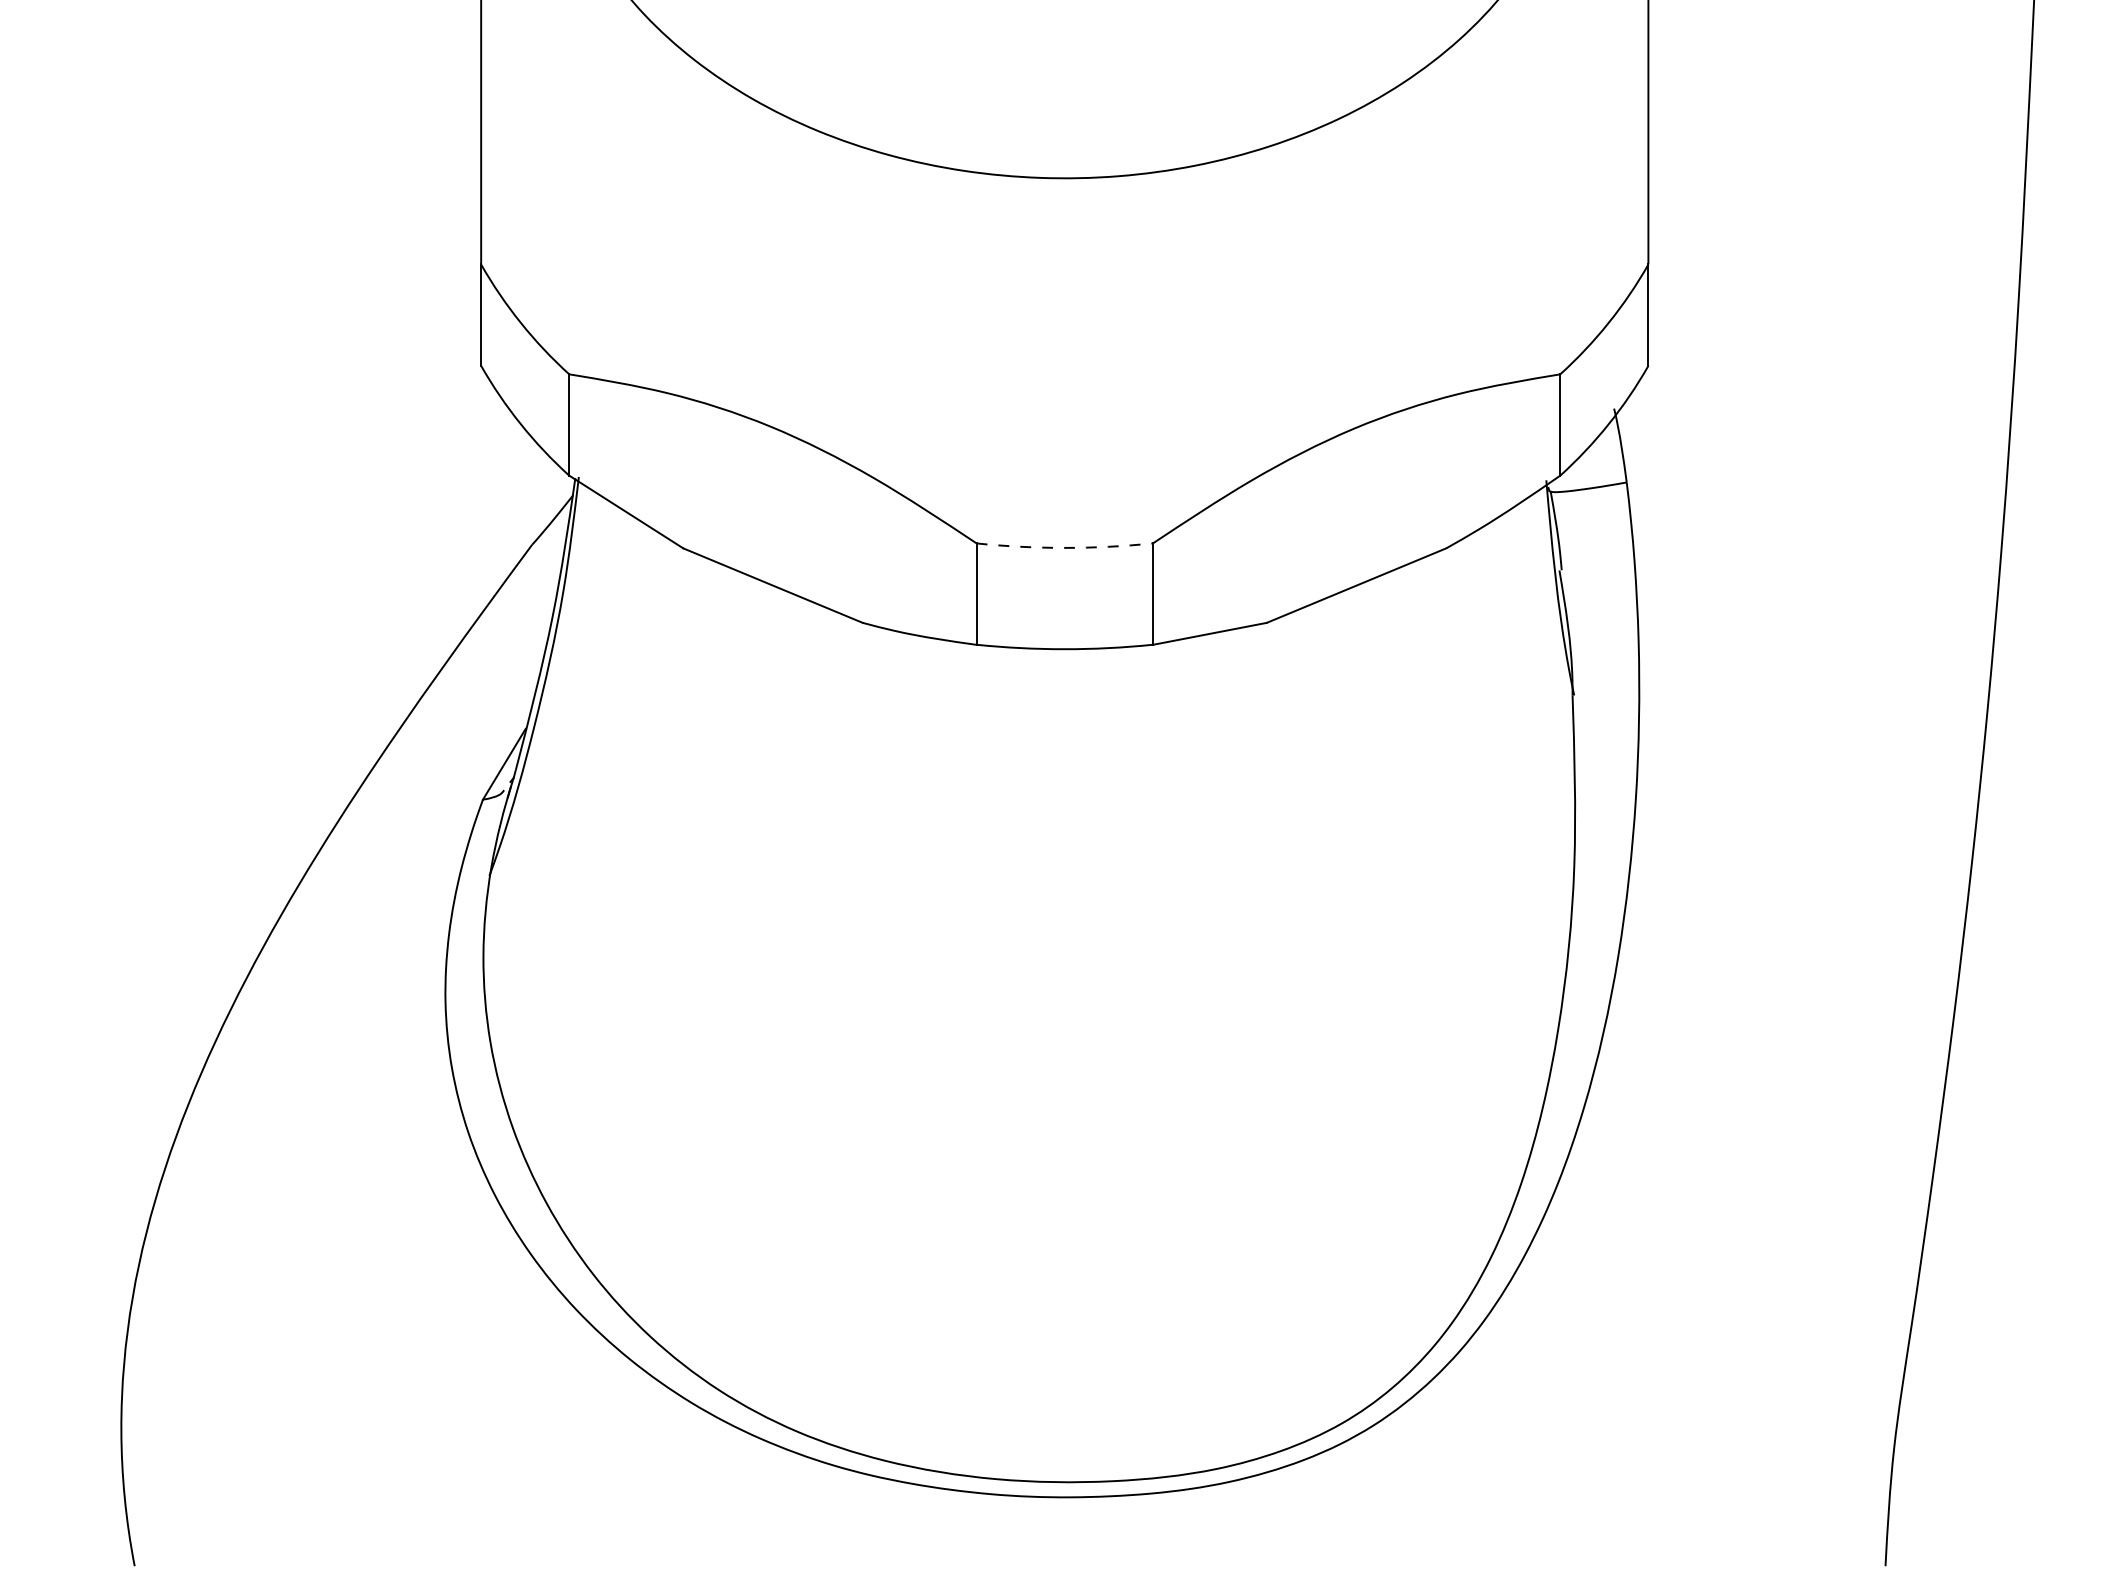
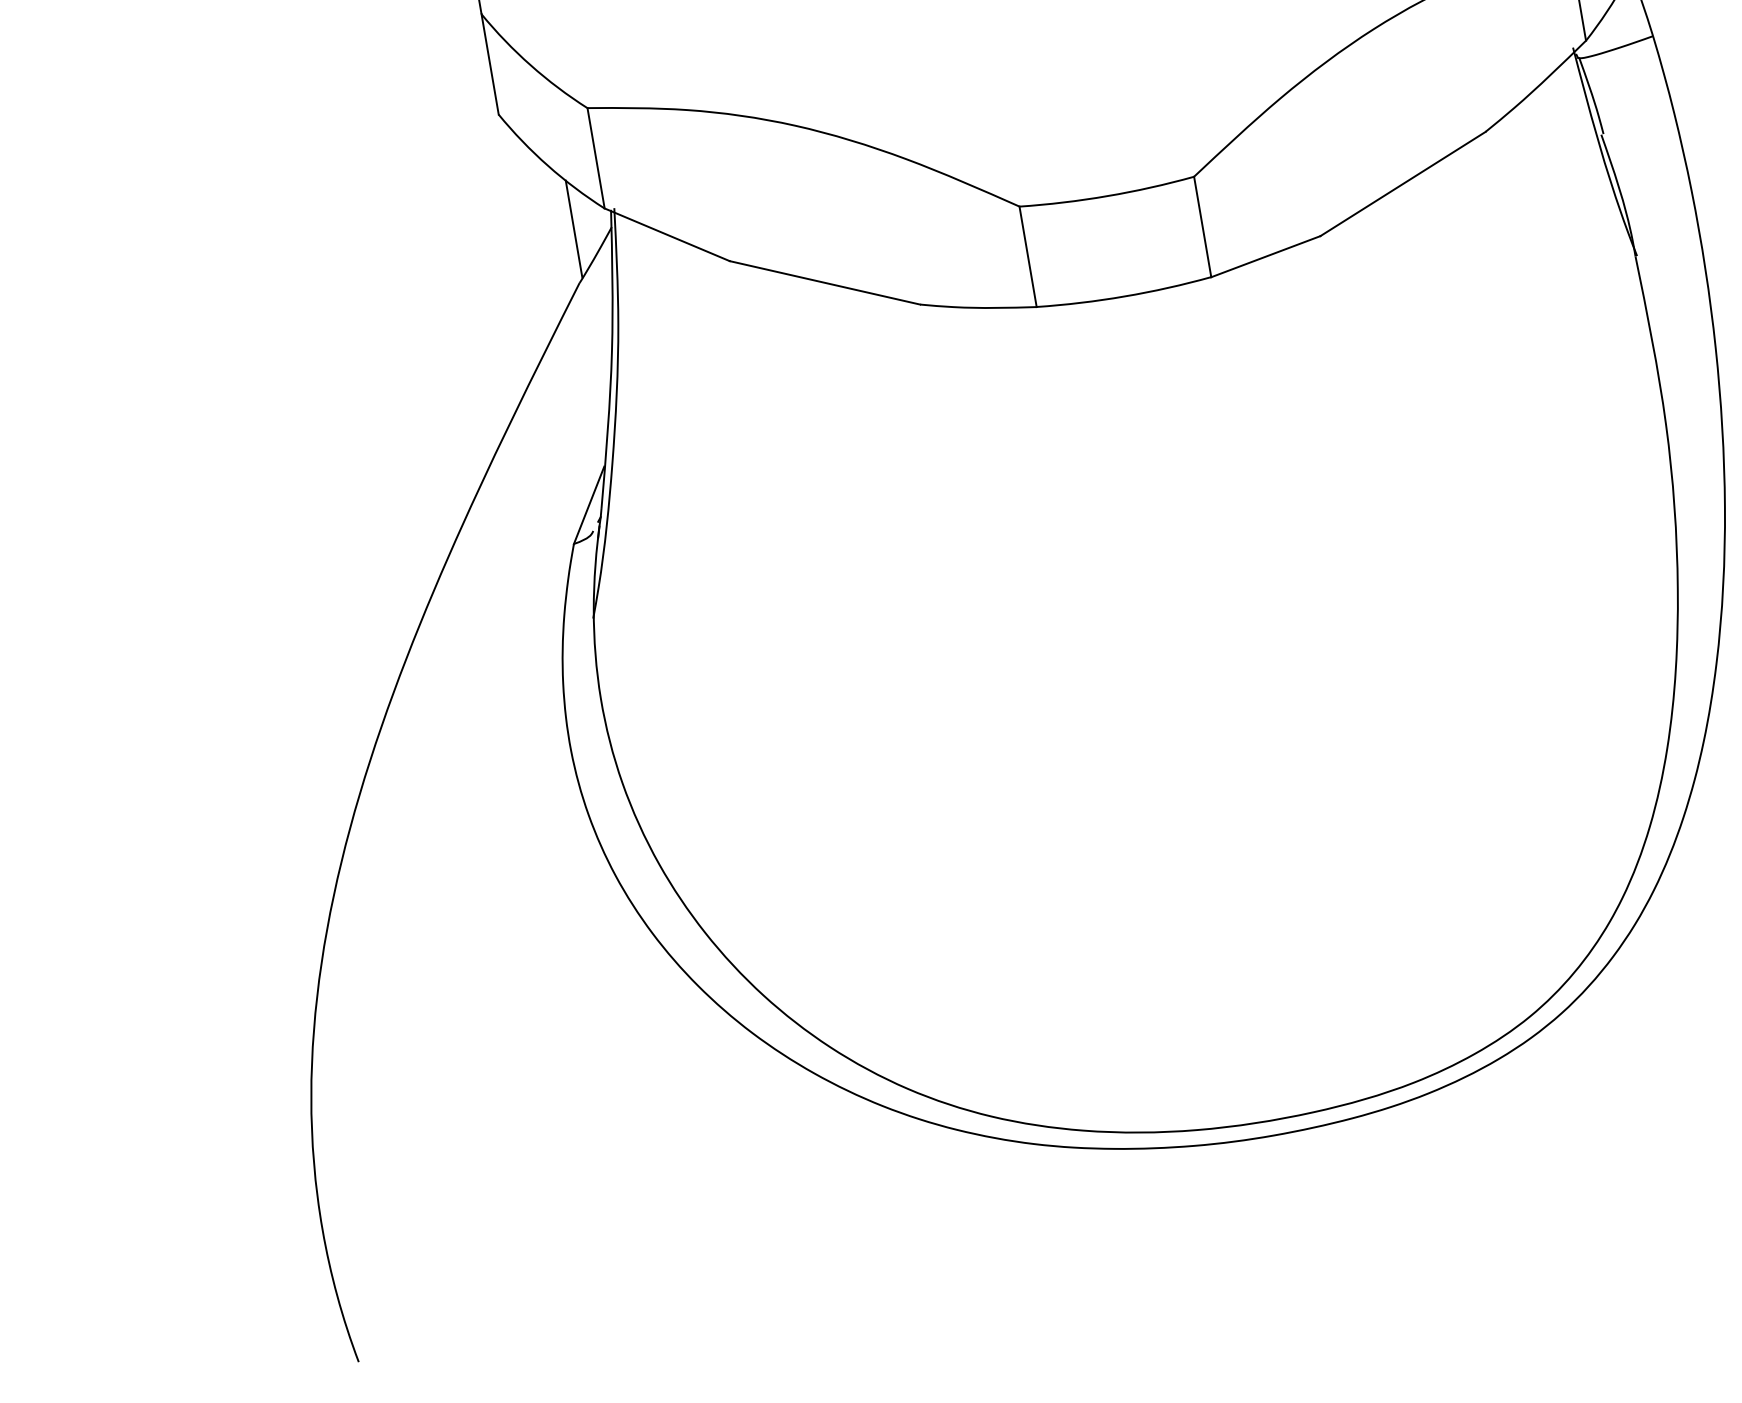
line: (535, 490) -> (573, 228), added
arc: (1064, 547) -> (1107, 195), dashed -> solid

